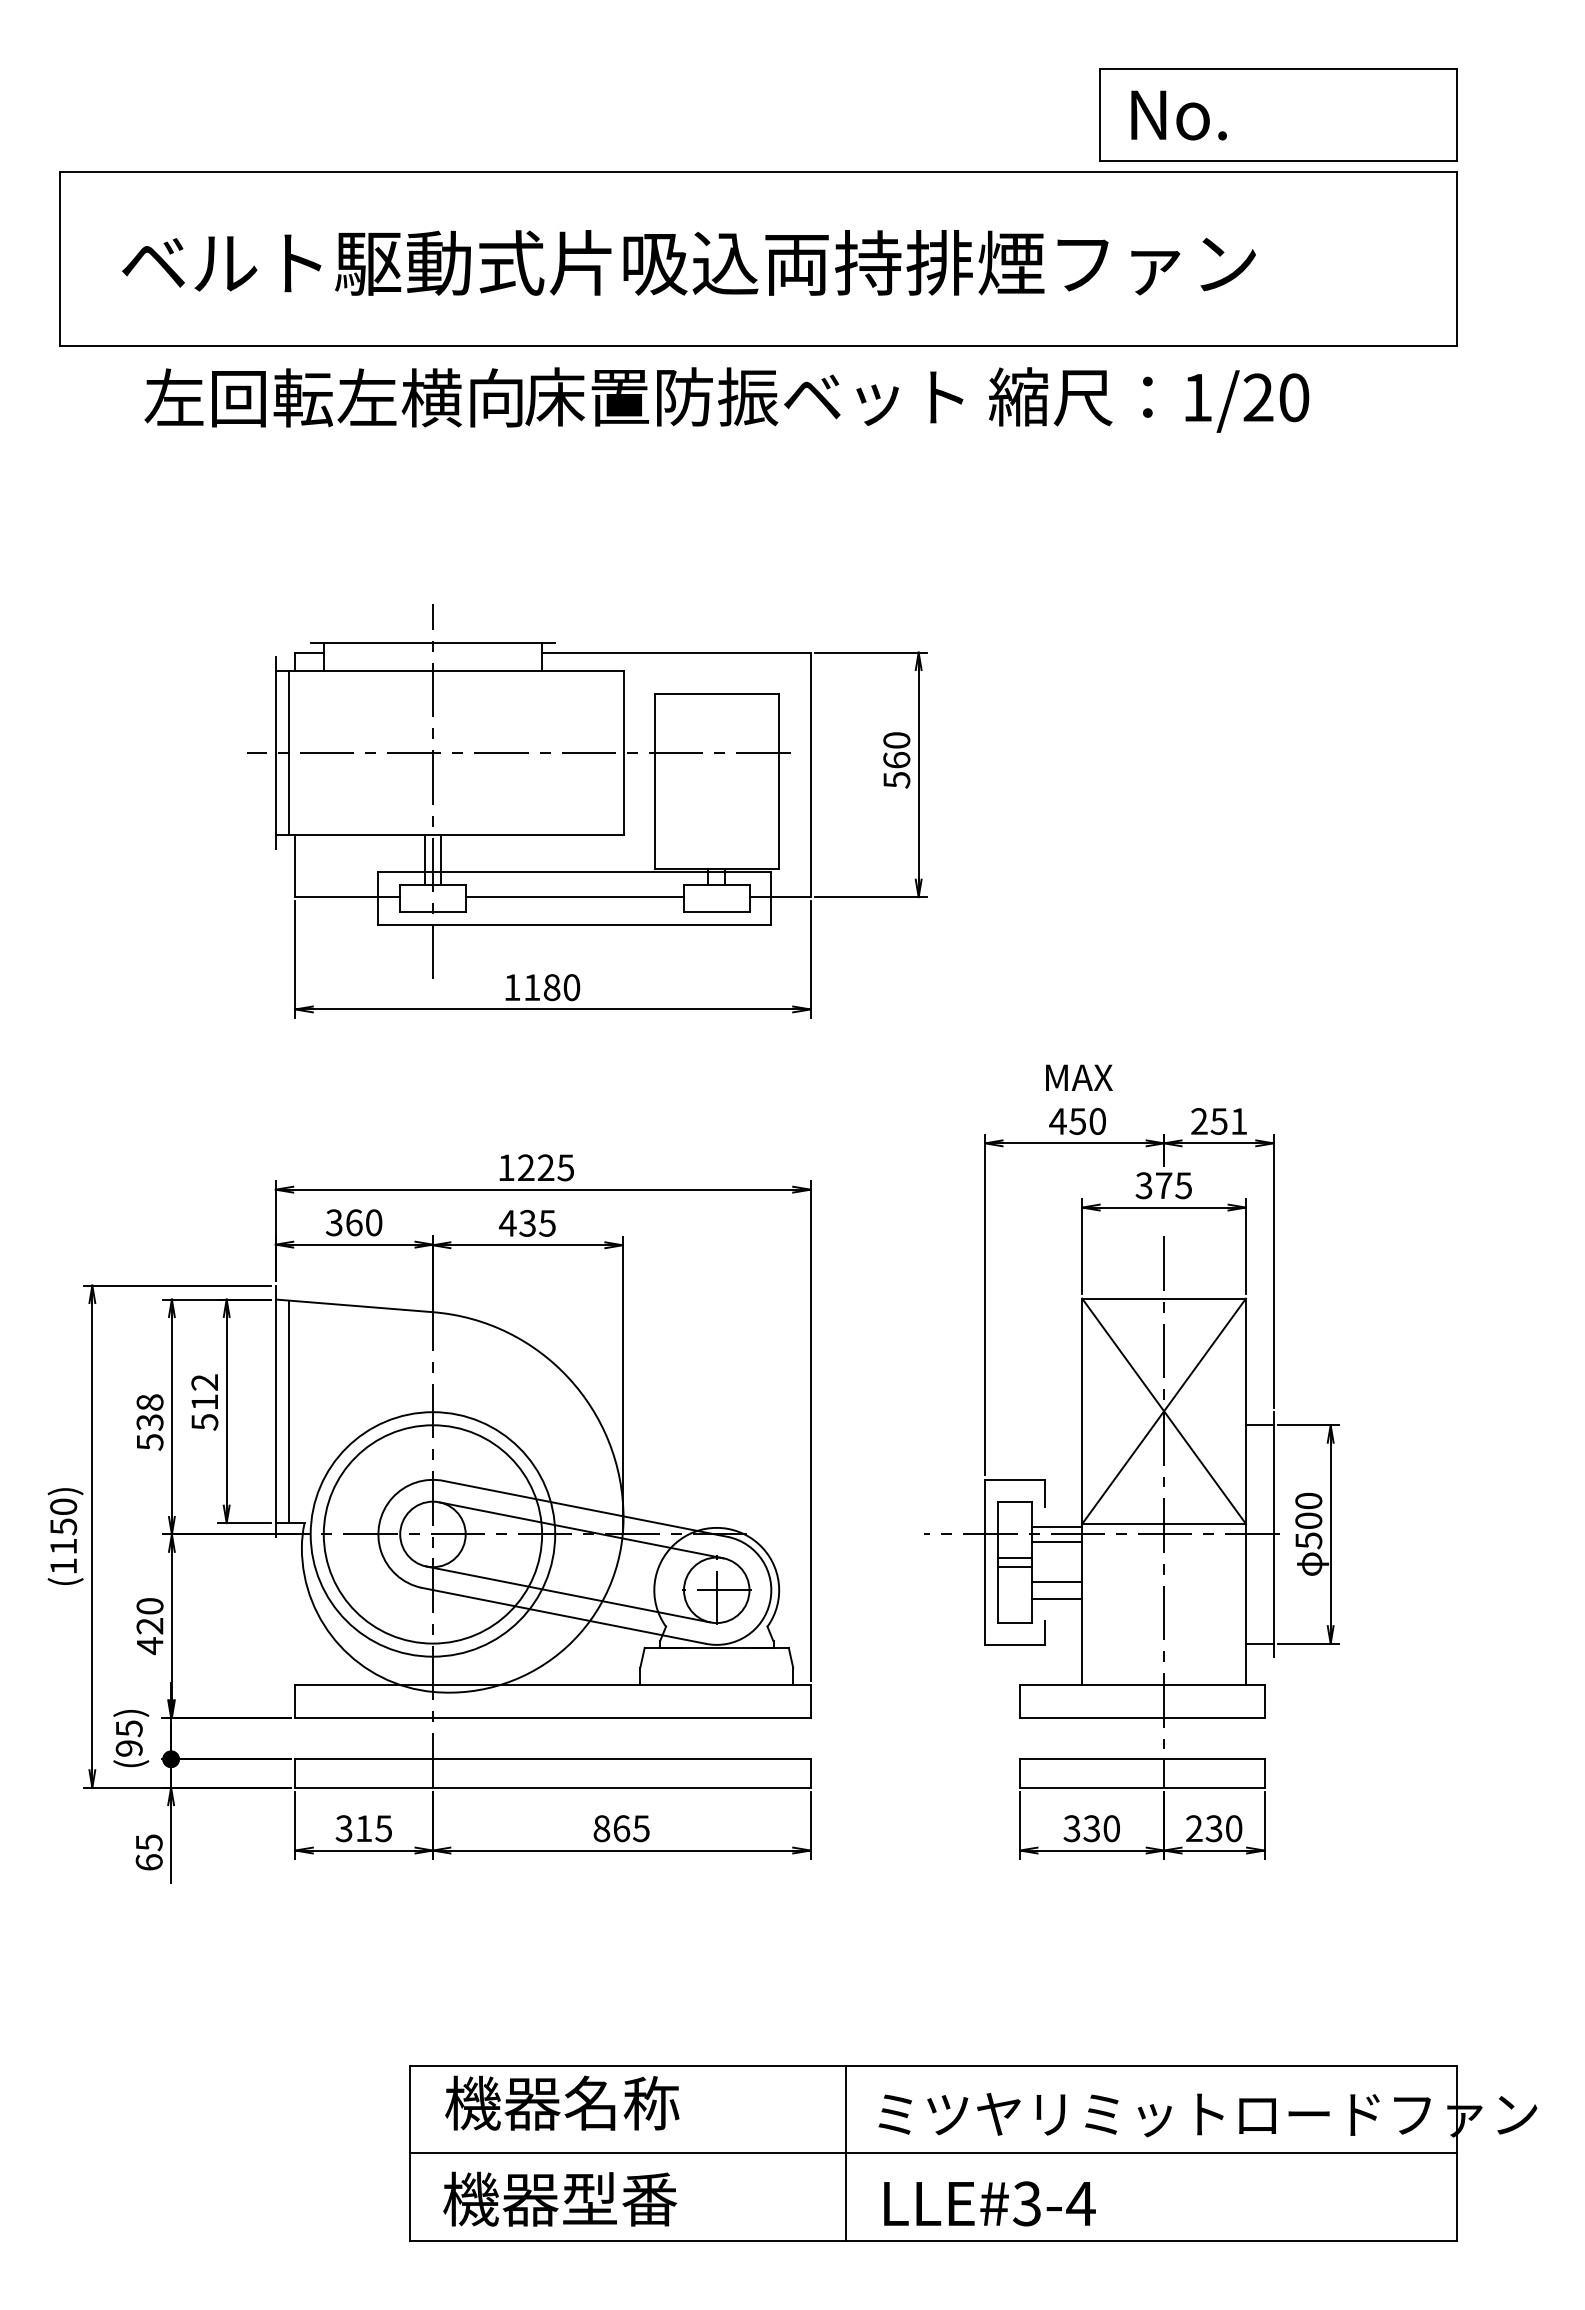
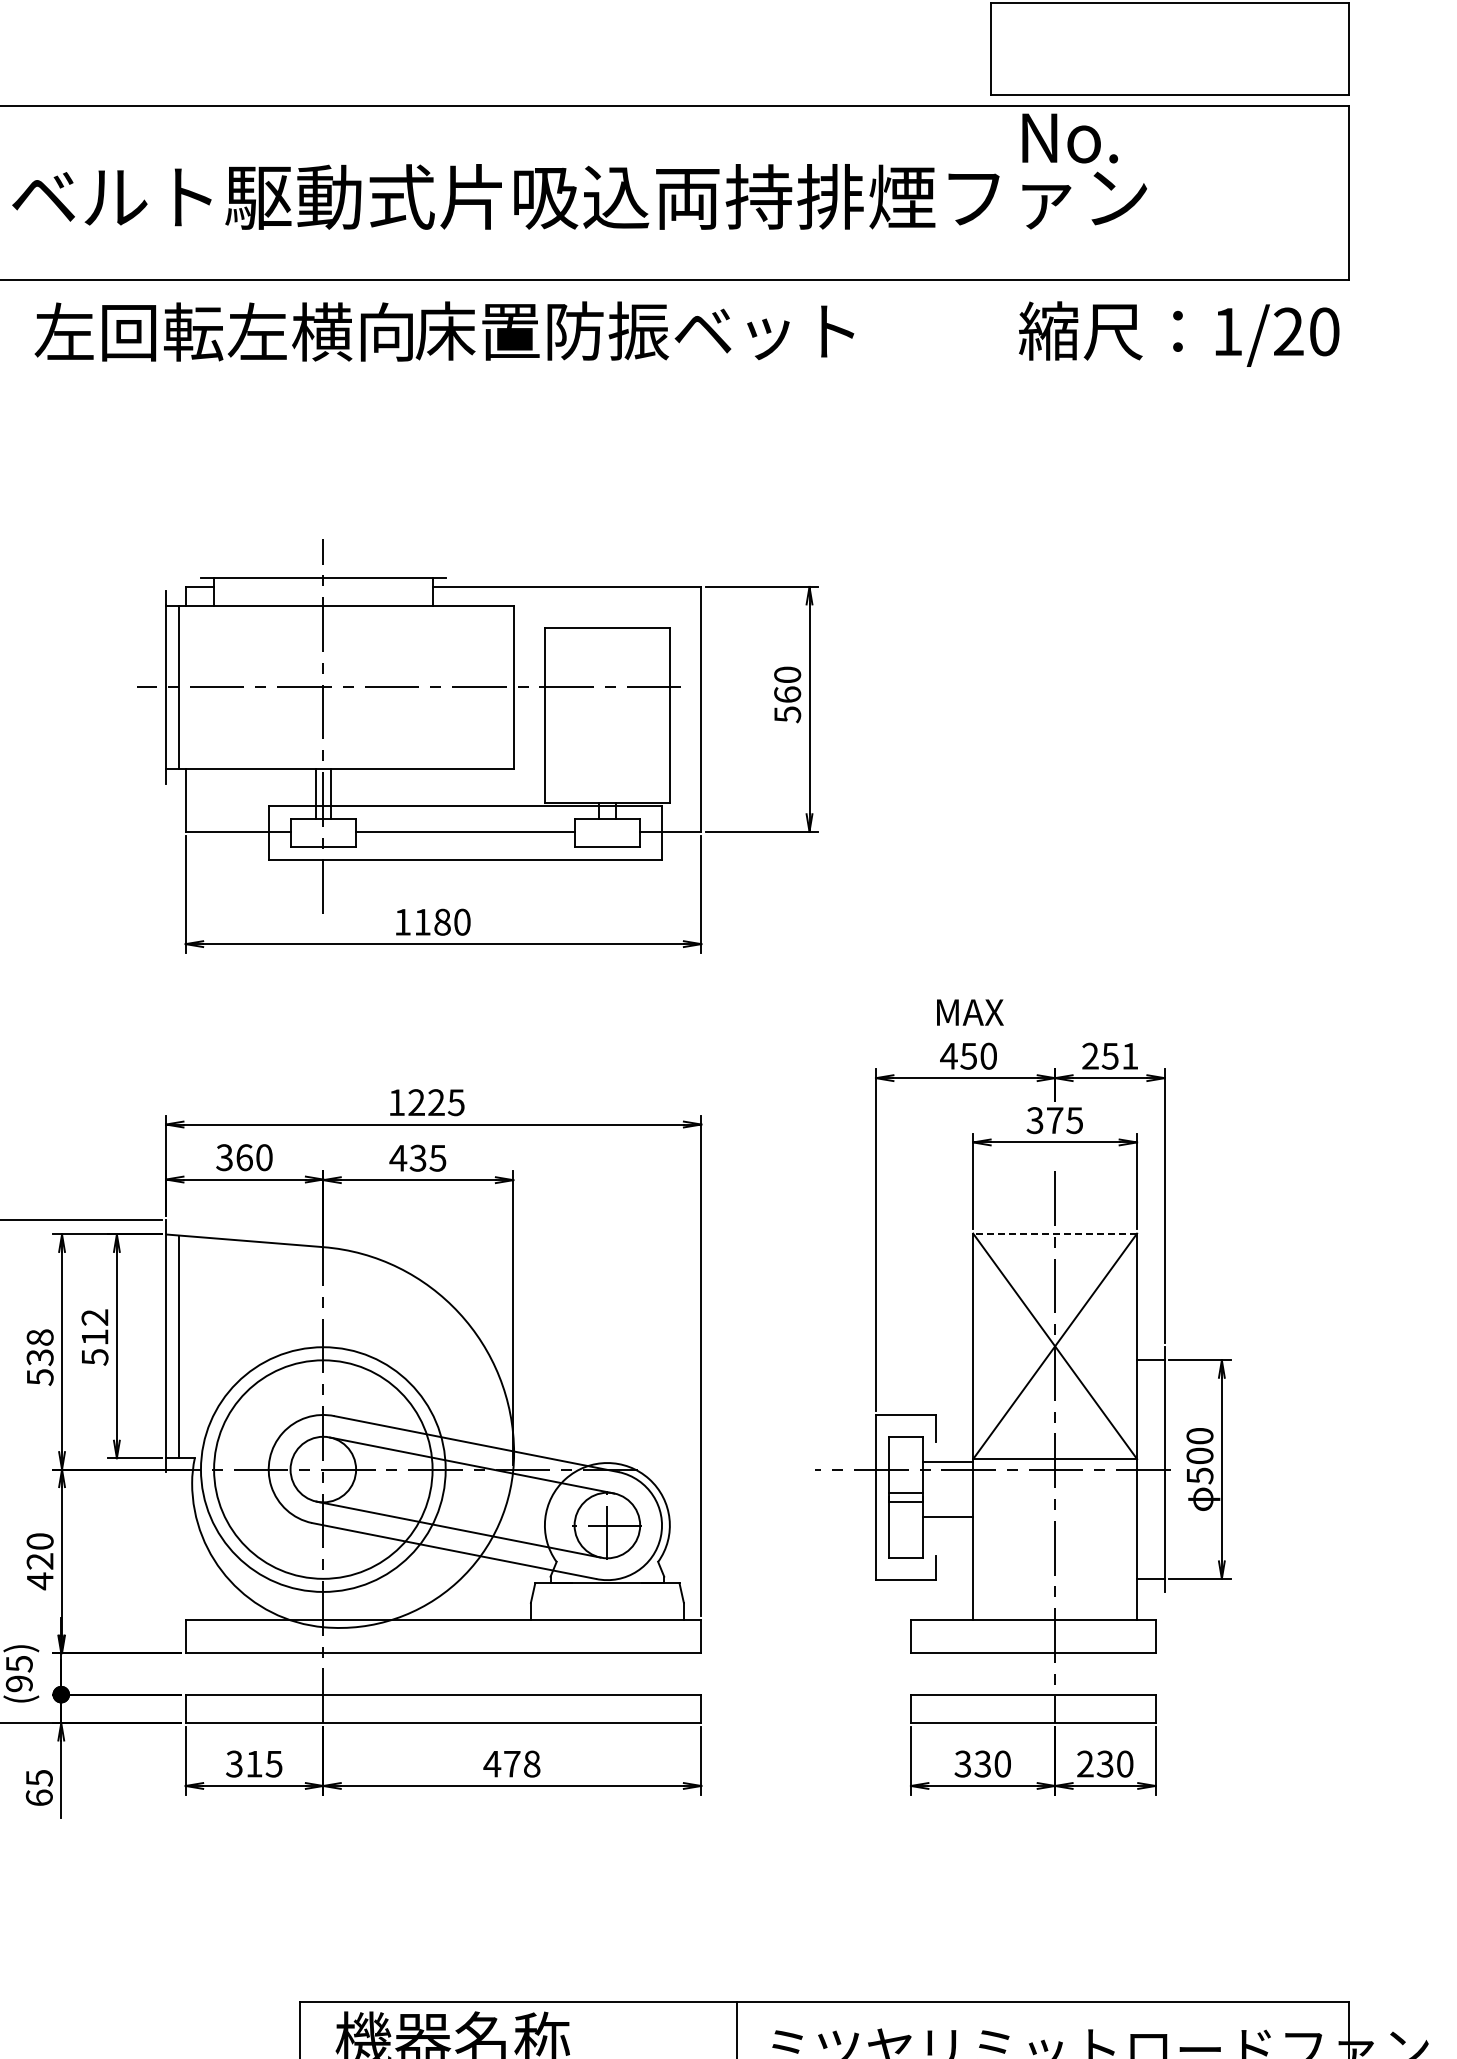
text: (1178, 115) -> (1069, 138), moved
text: (1149, 399) -> (1179, 333), moved
line: (1164, 1298) -> (1055, 1233), solid -> dashed
line: (1057, 1542) -> (948, 1477), removed
line: (1057, 1598) -> (948, 1533), removed
text: (620, 1828) -> (511, 1763), 865 -> 478

